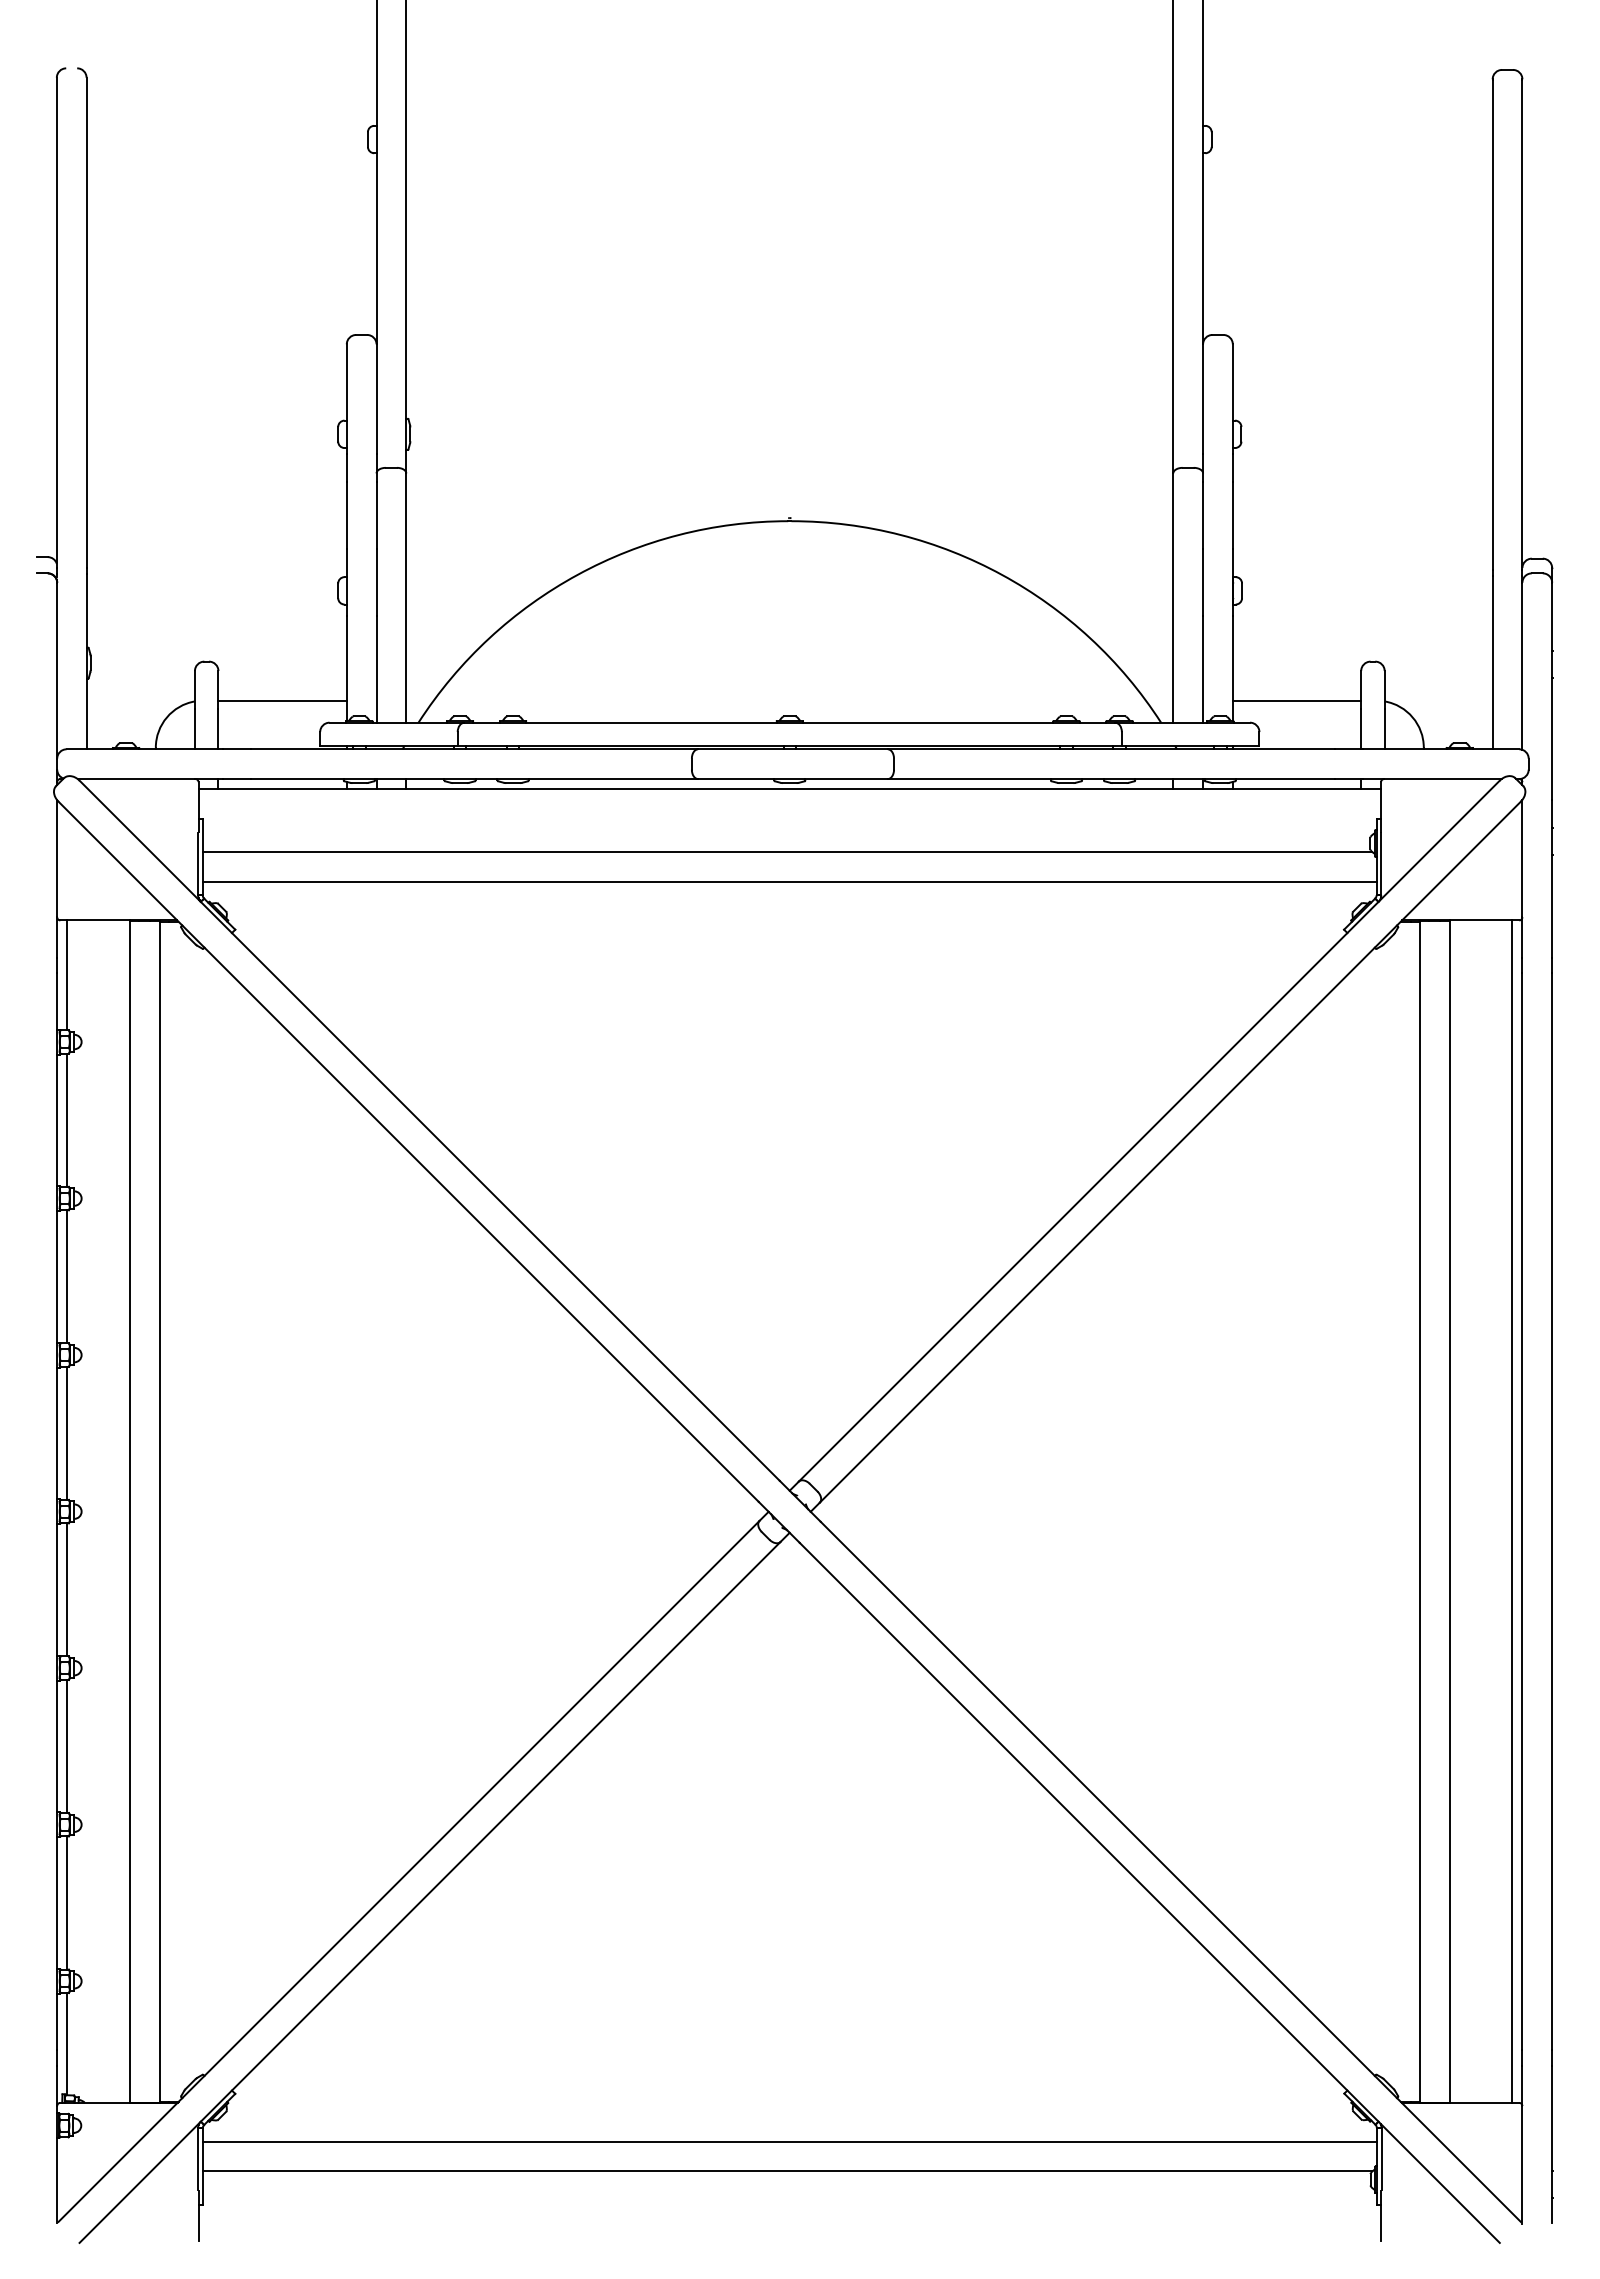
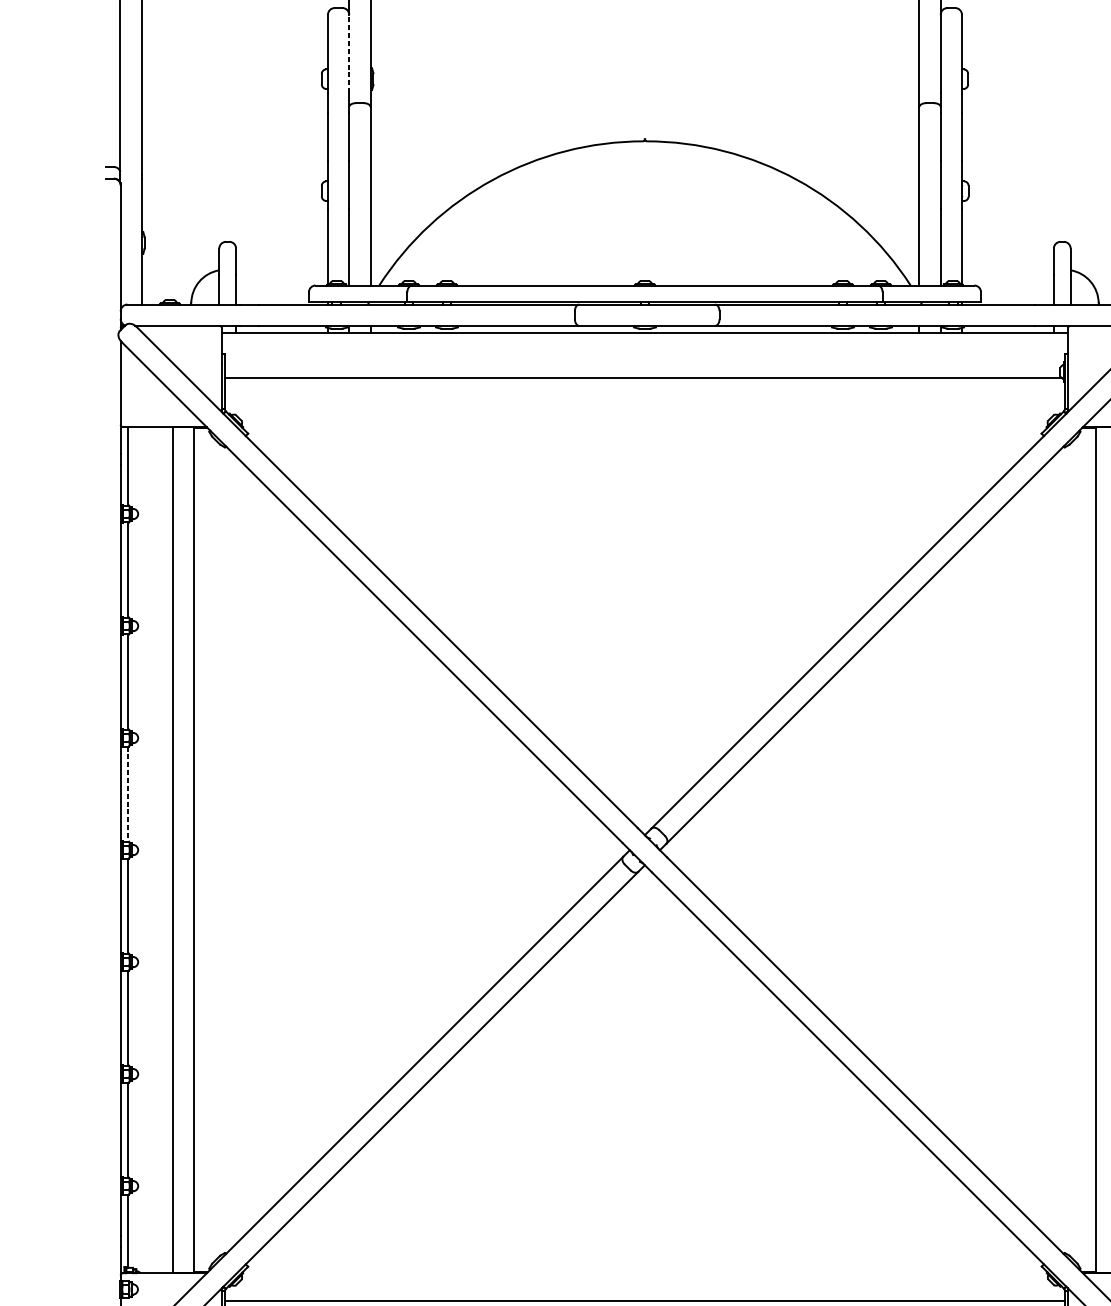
line: (376, 399) -> (349, 54), solid -> dashed
line: (282, 700) -> (281, 269), removed
line: (1296, 700) -> (1007, 269), removed
line: (789, 881) -> (644, 399), removed
line: (67, 1433) -> (128, 794), solid -> dashed

